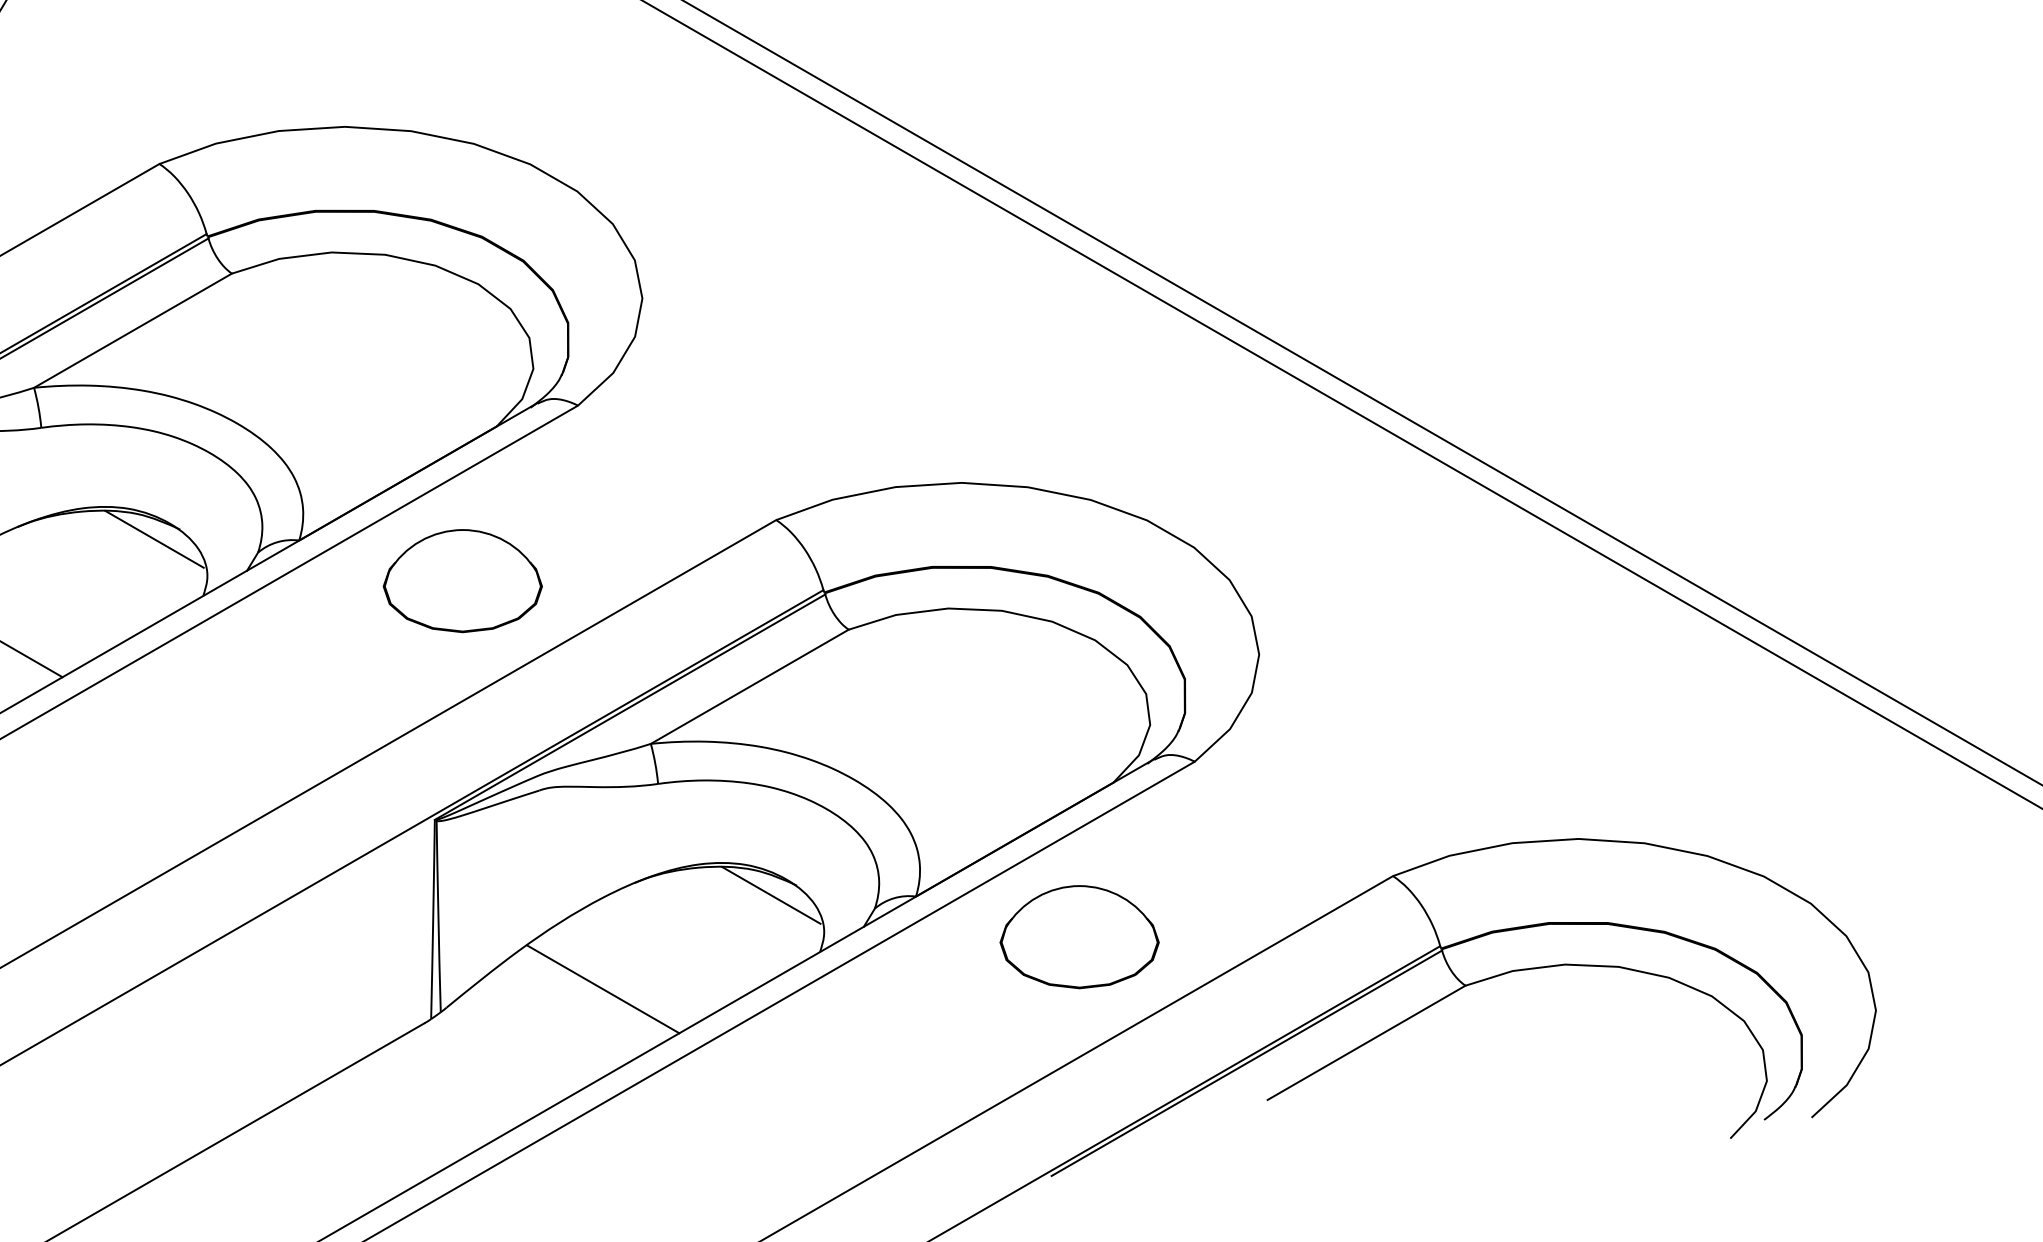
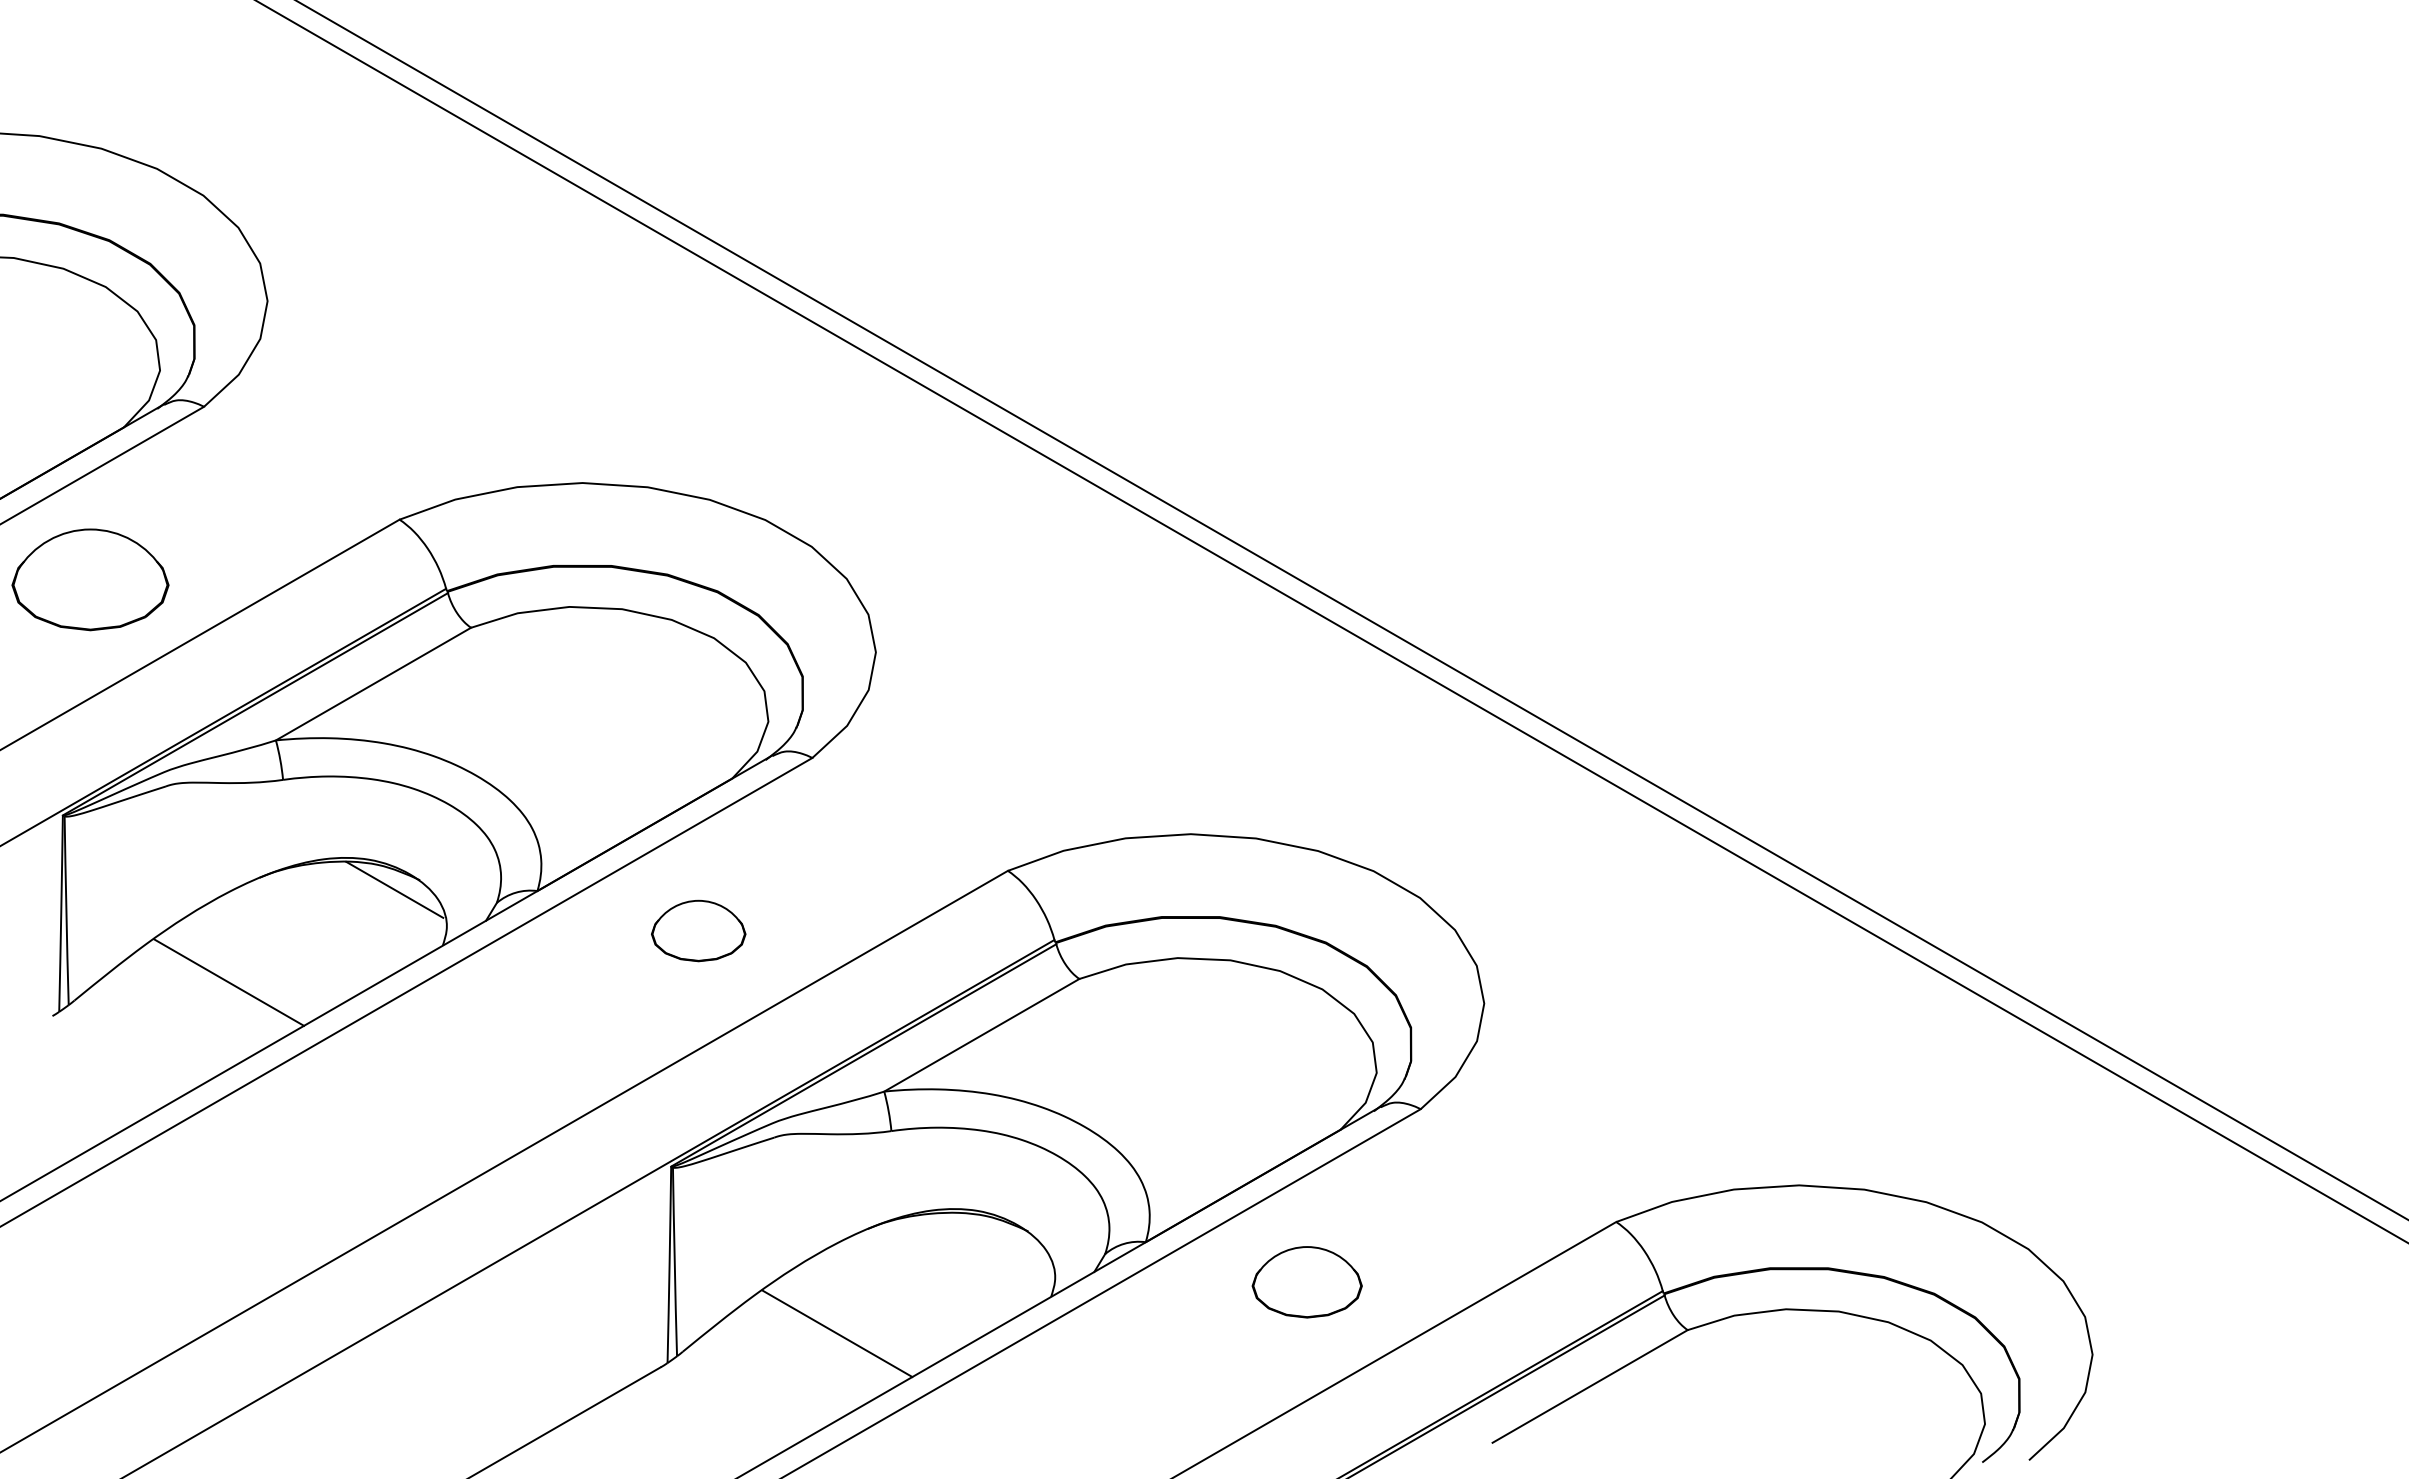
part: (462, 580) -> (698, 930), size x0.6
line: (770, 895) -> (1002, 1241), removed
part: (1079, 937) -> (1307, 1282), size x0.7

